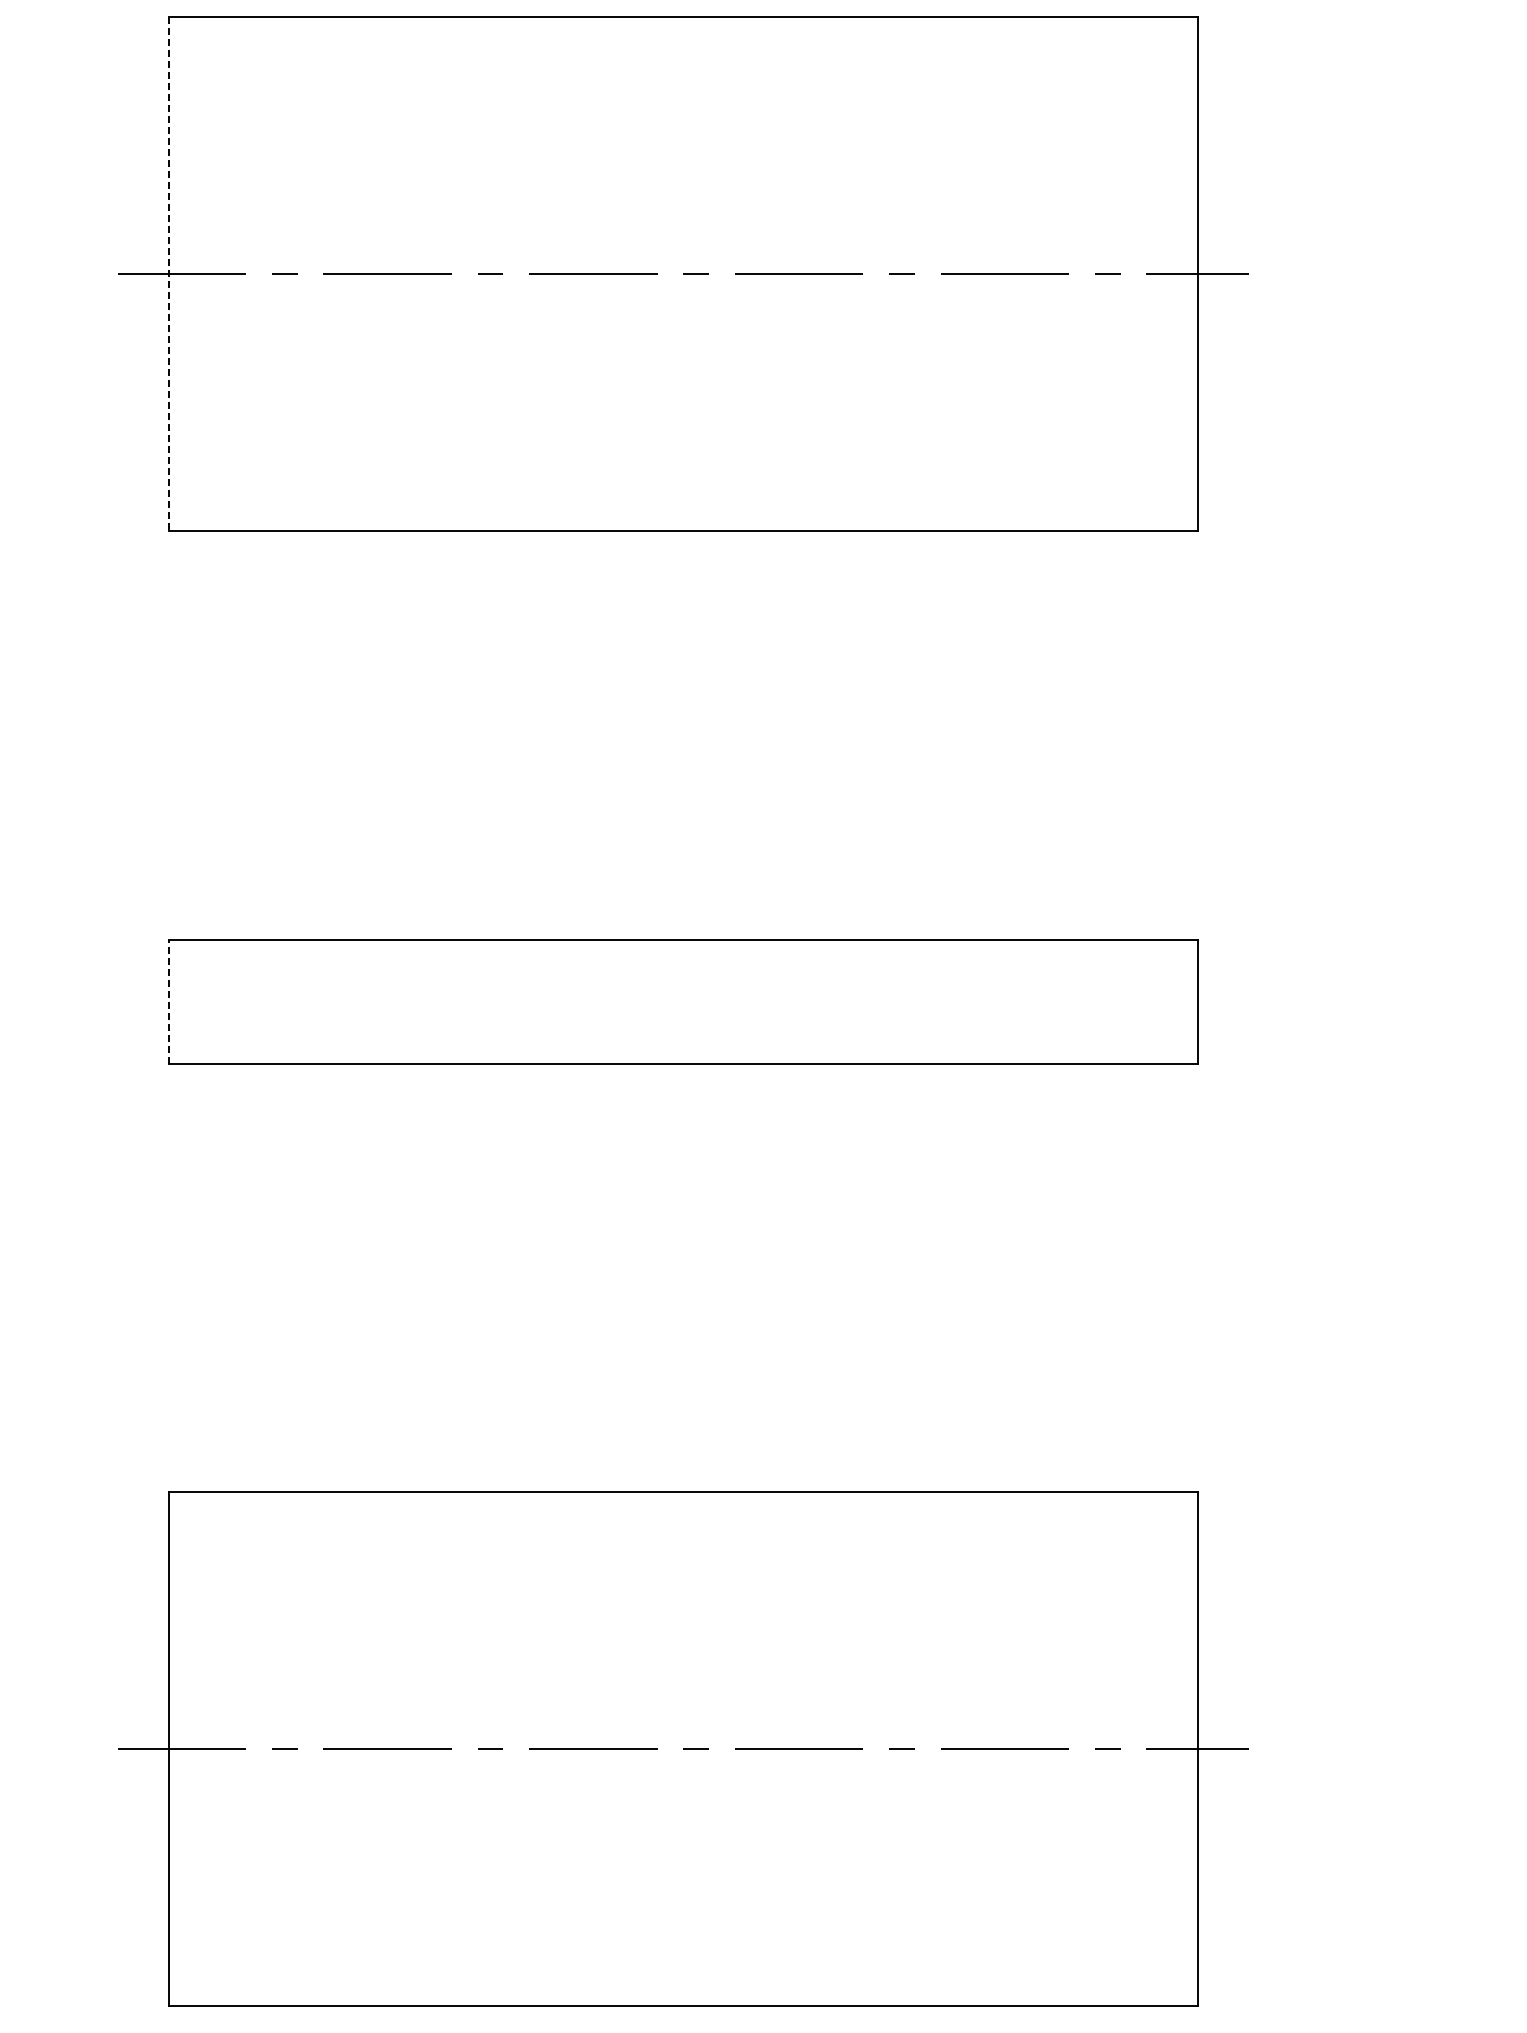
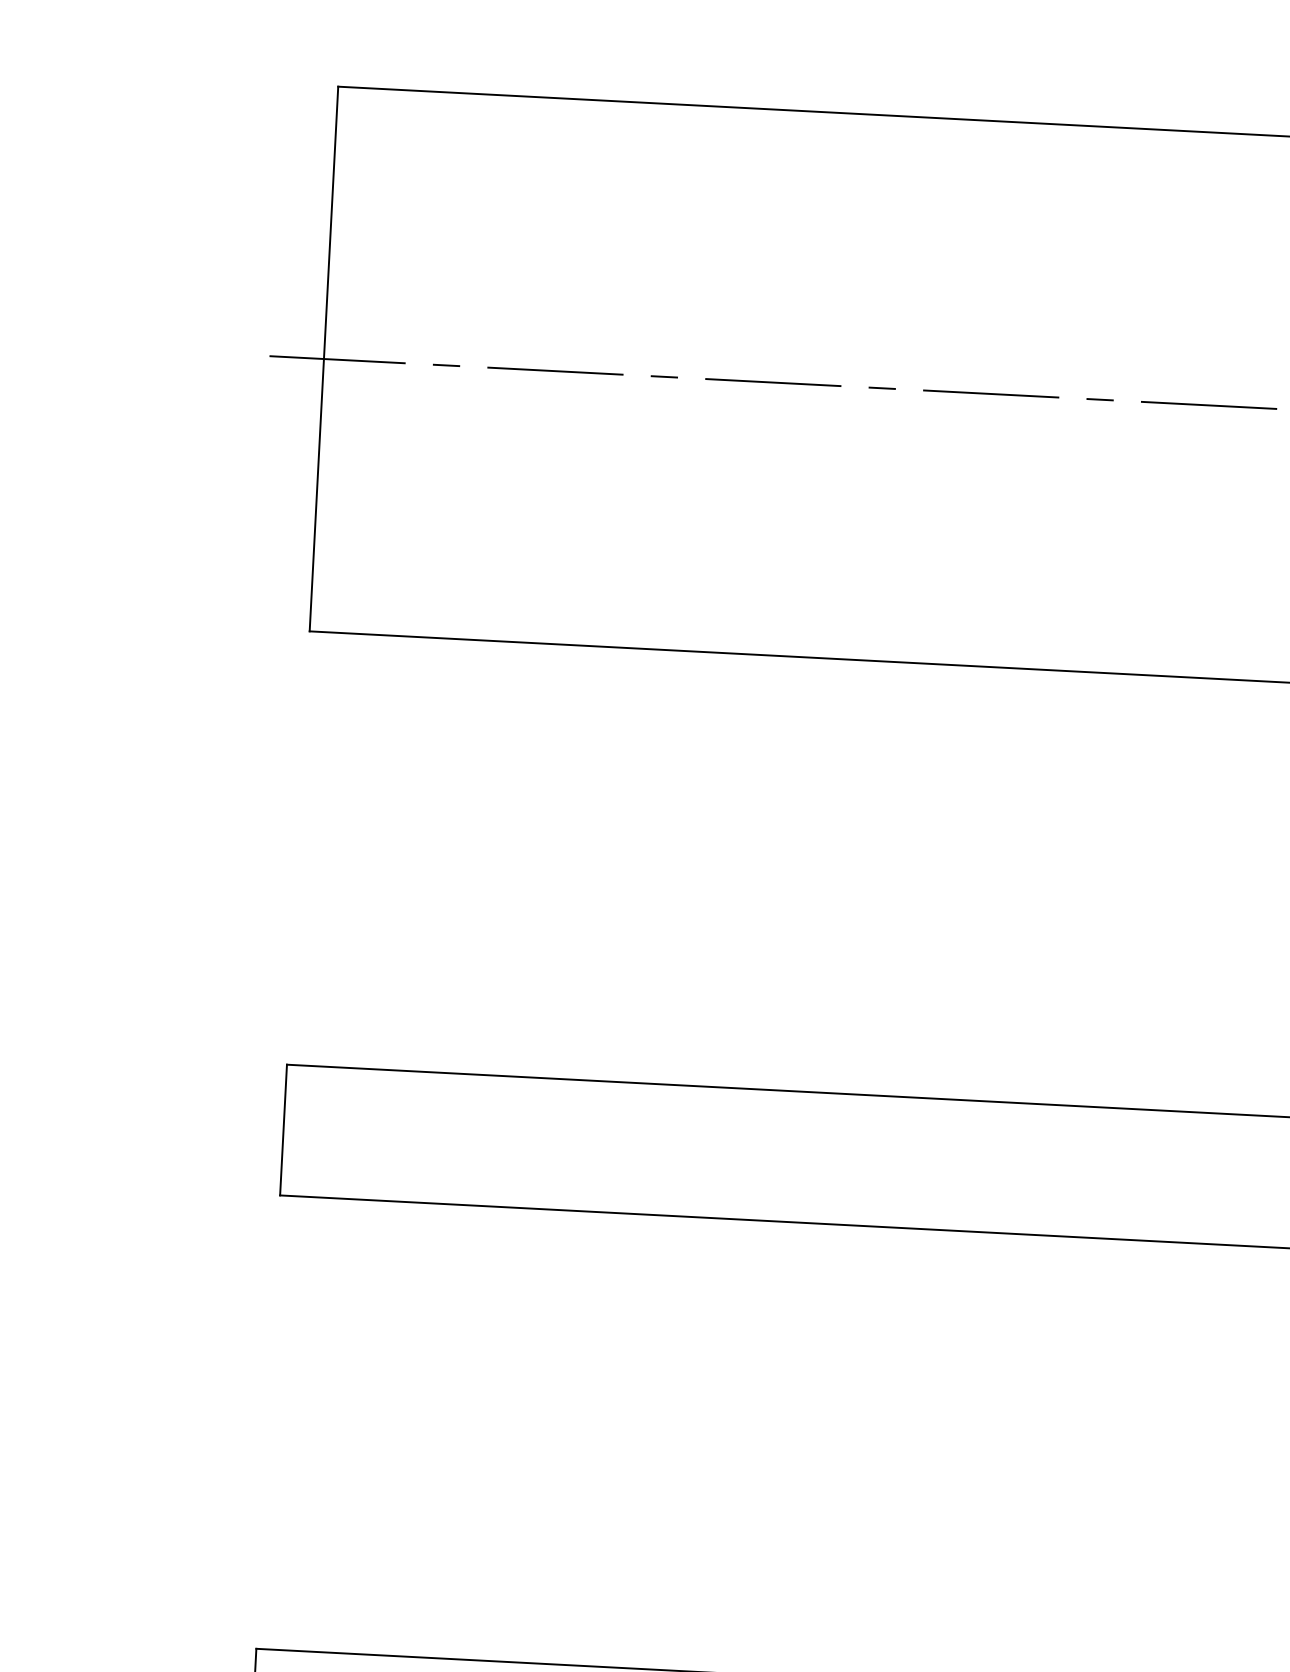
line: (169, 274) -> (324, 359), dashed -> solid
line: (169, 1002) -> (283, 1130), dashed -> solid

